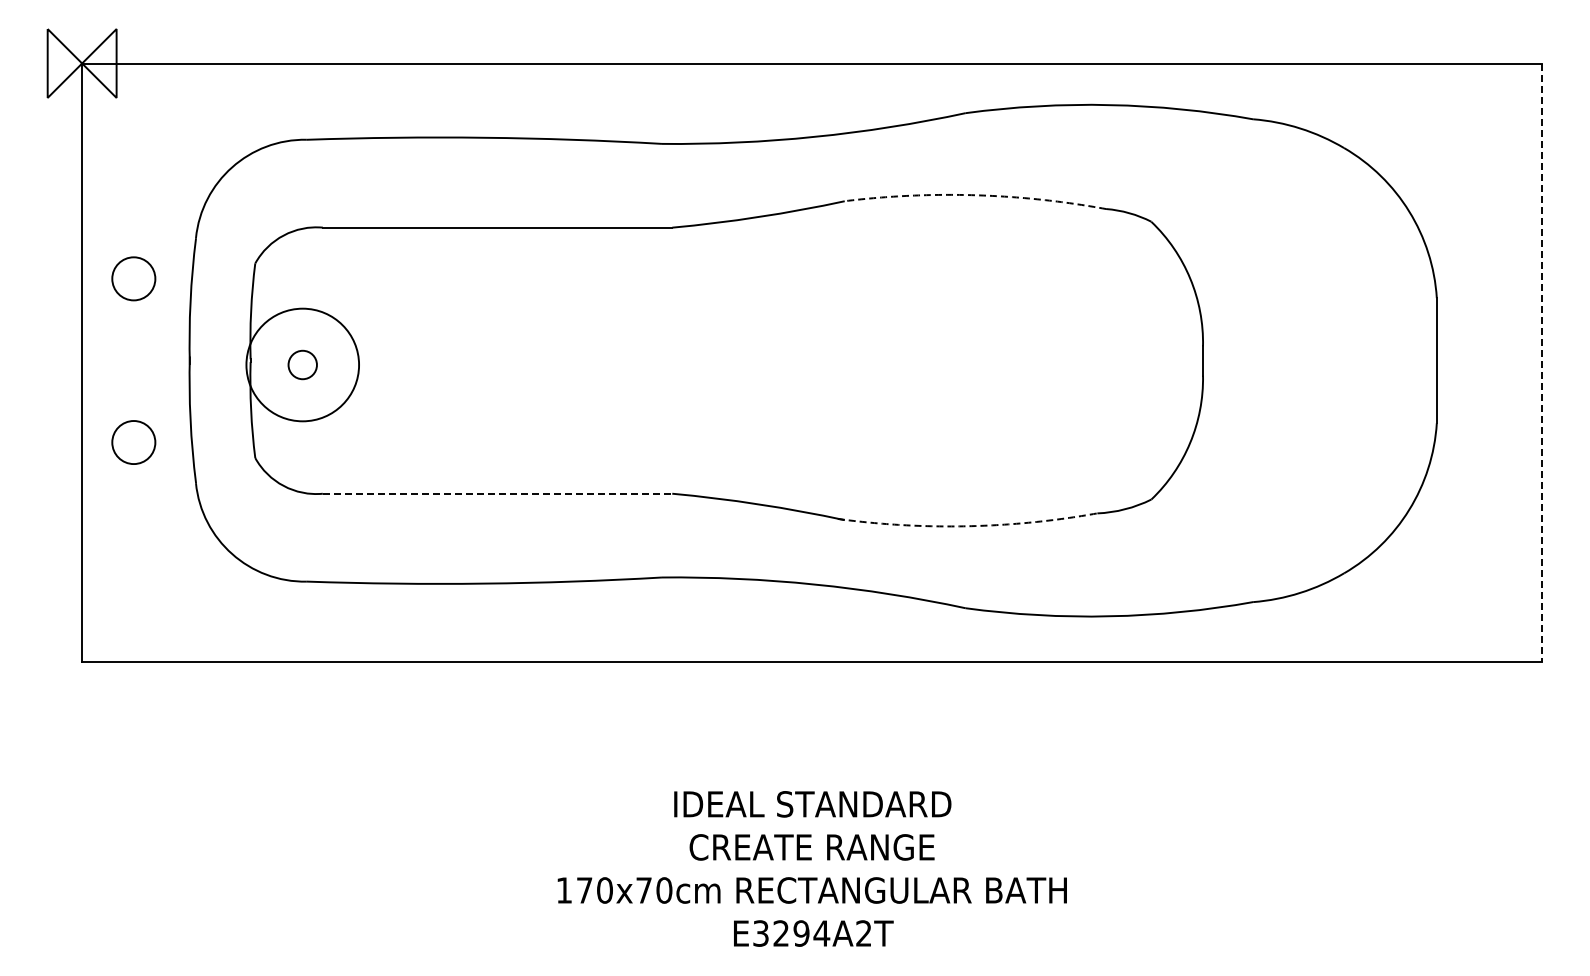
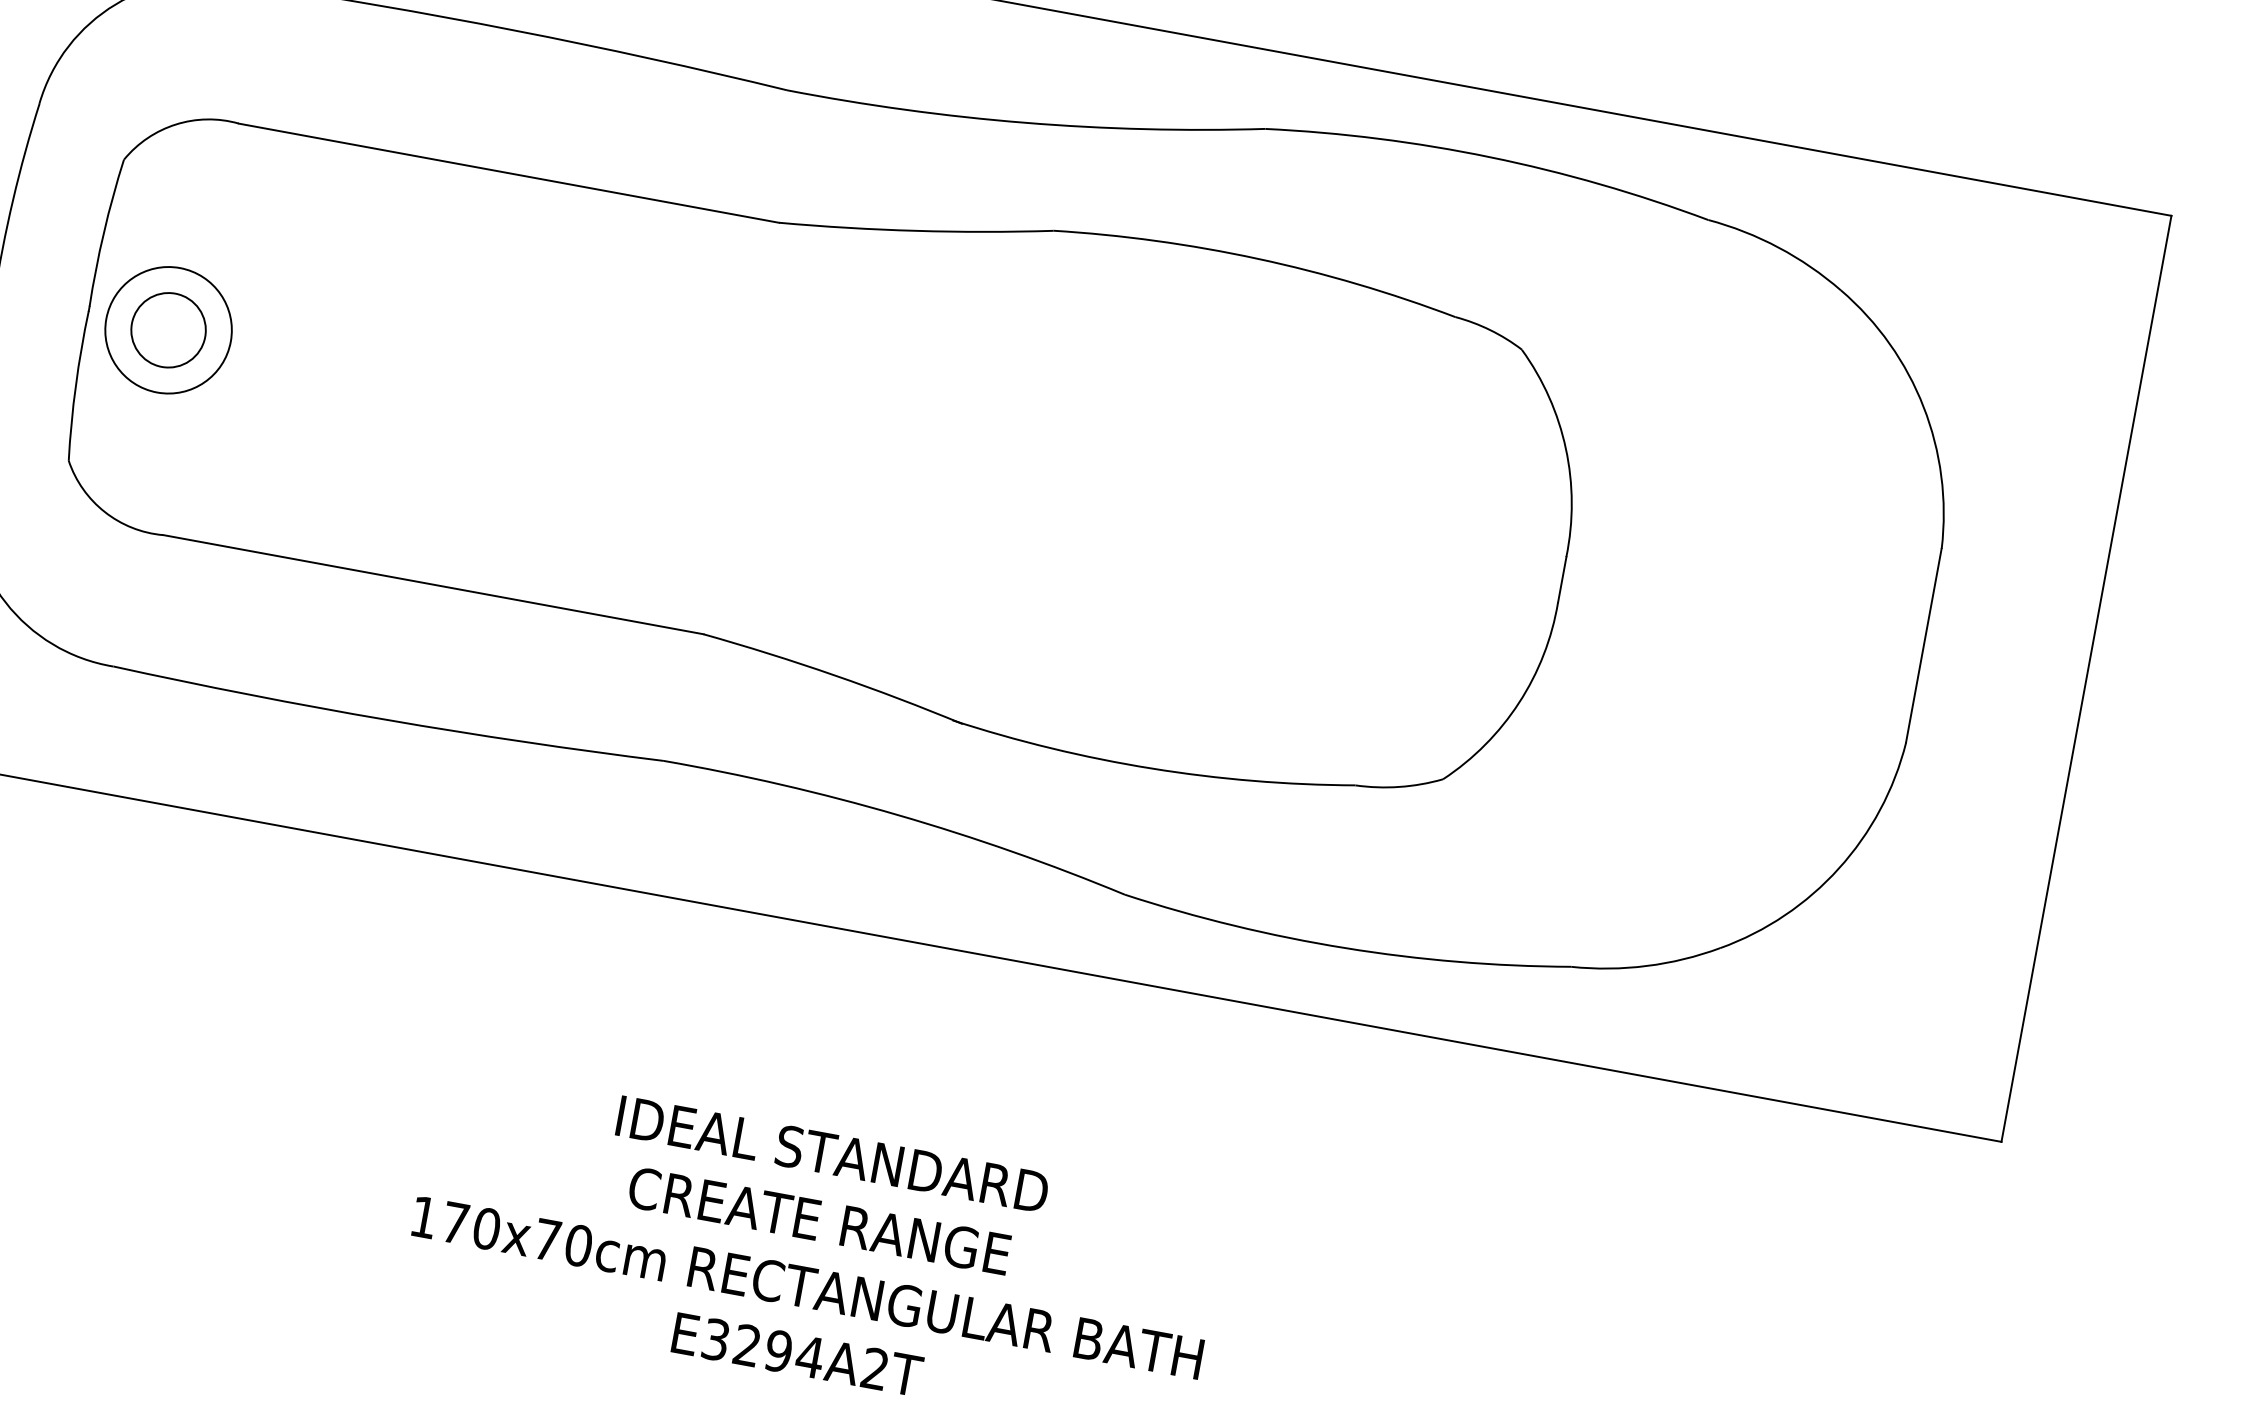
arc: (975, 195) -> (1257, 259), dashed -> solid
line: (1542, 363) -> (2086, 679), dashed -> solid
circle: (302, 364) -> (168, 329), size x0.71
circle: (302, 364) -> (168, 329), size x1.67
line: (497, 493) -> (433, 584), dashed -> solid
arc: (967, 526) -> (1150, 768), dashed -> solid

